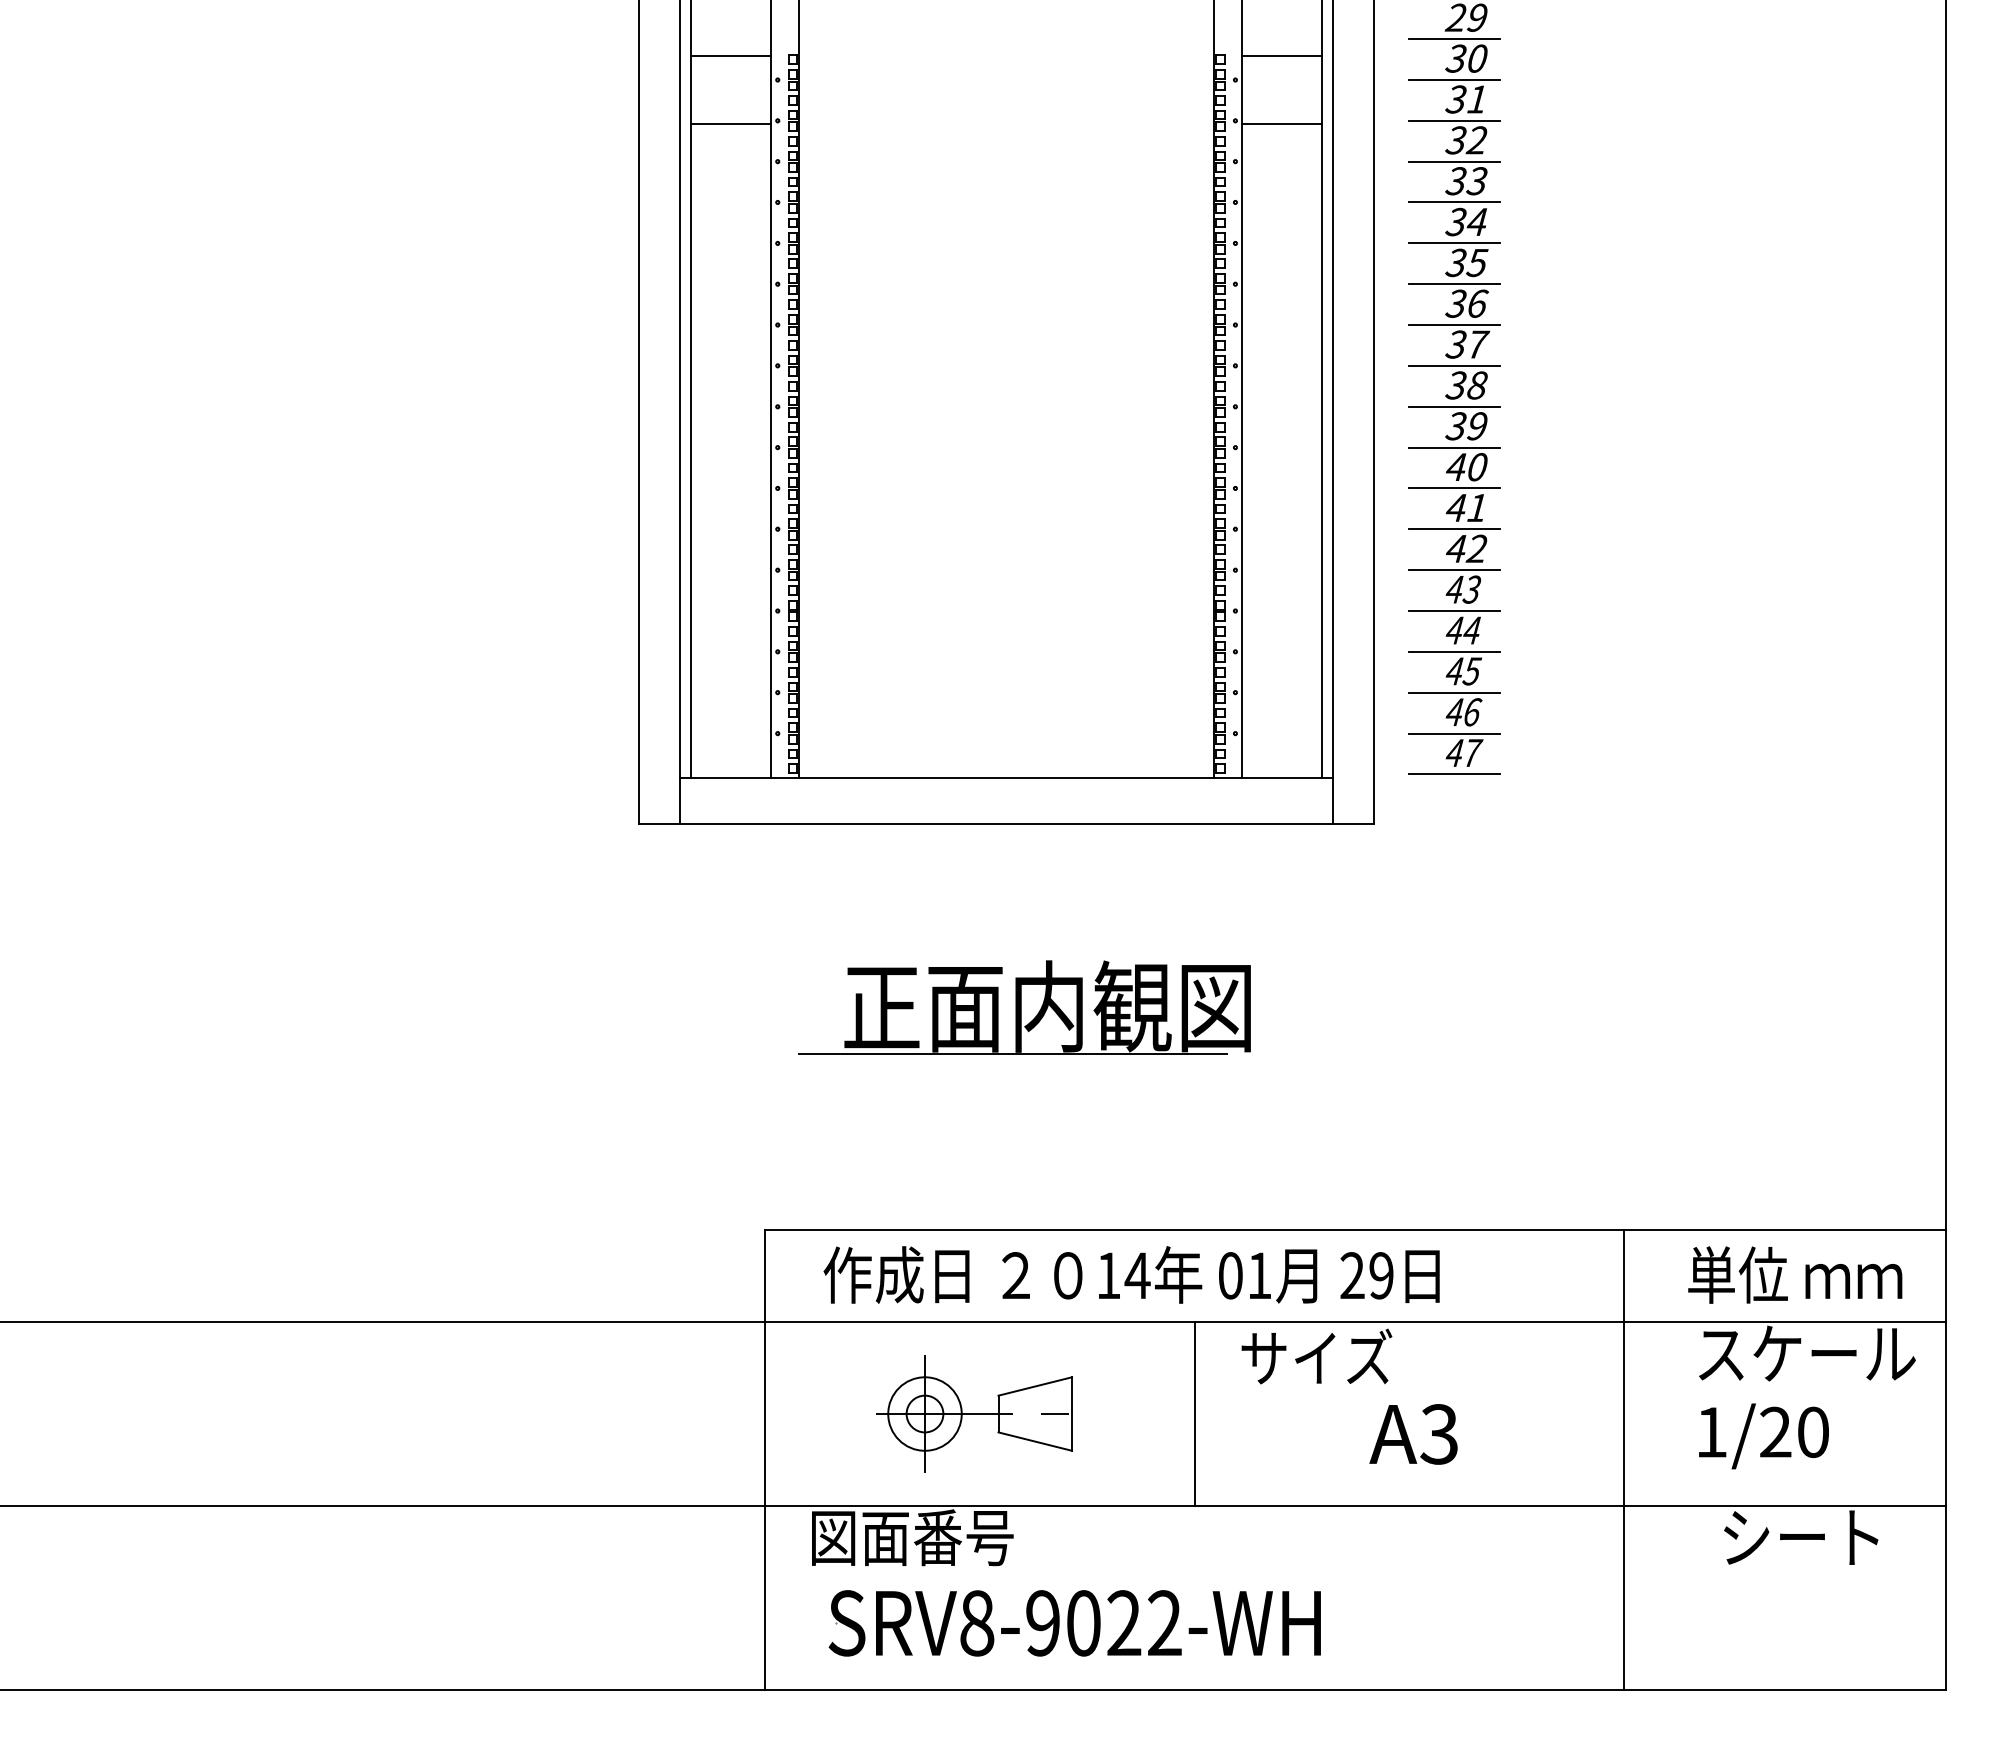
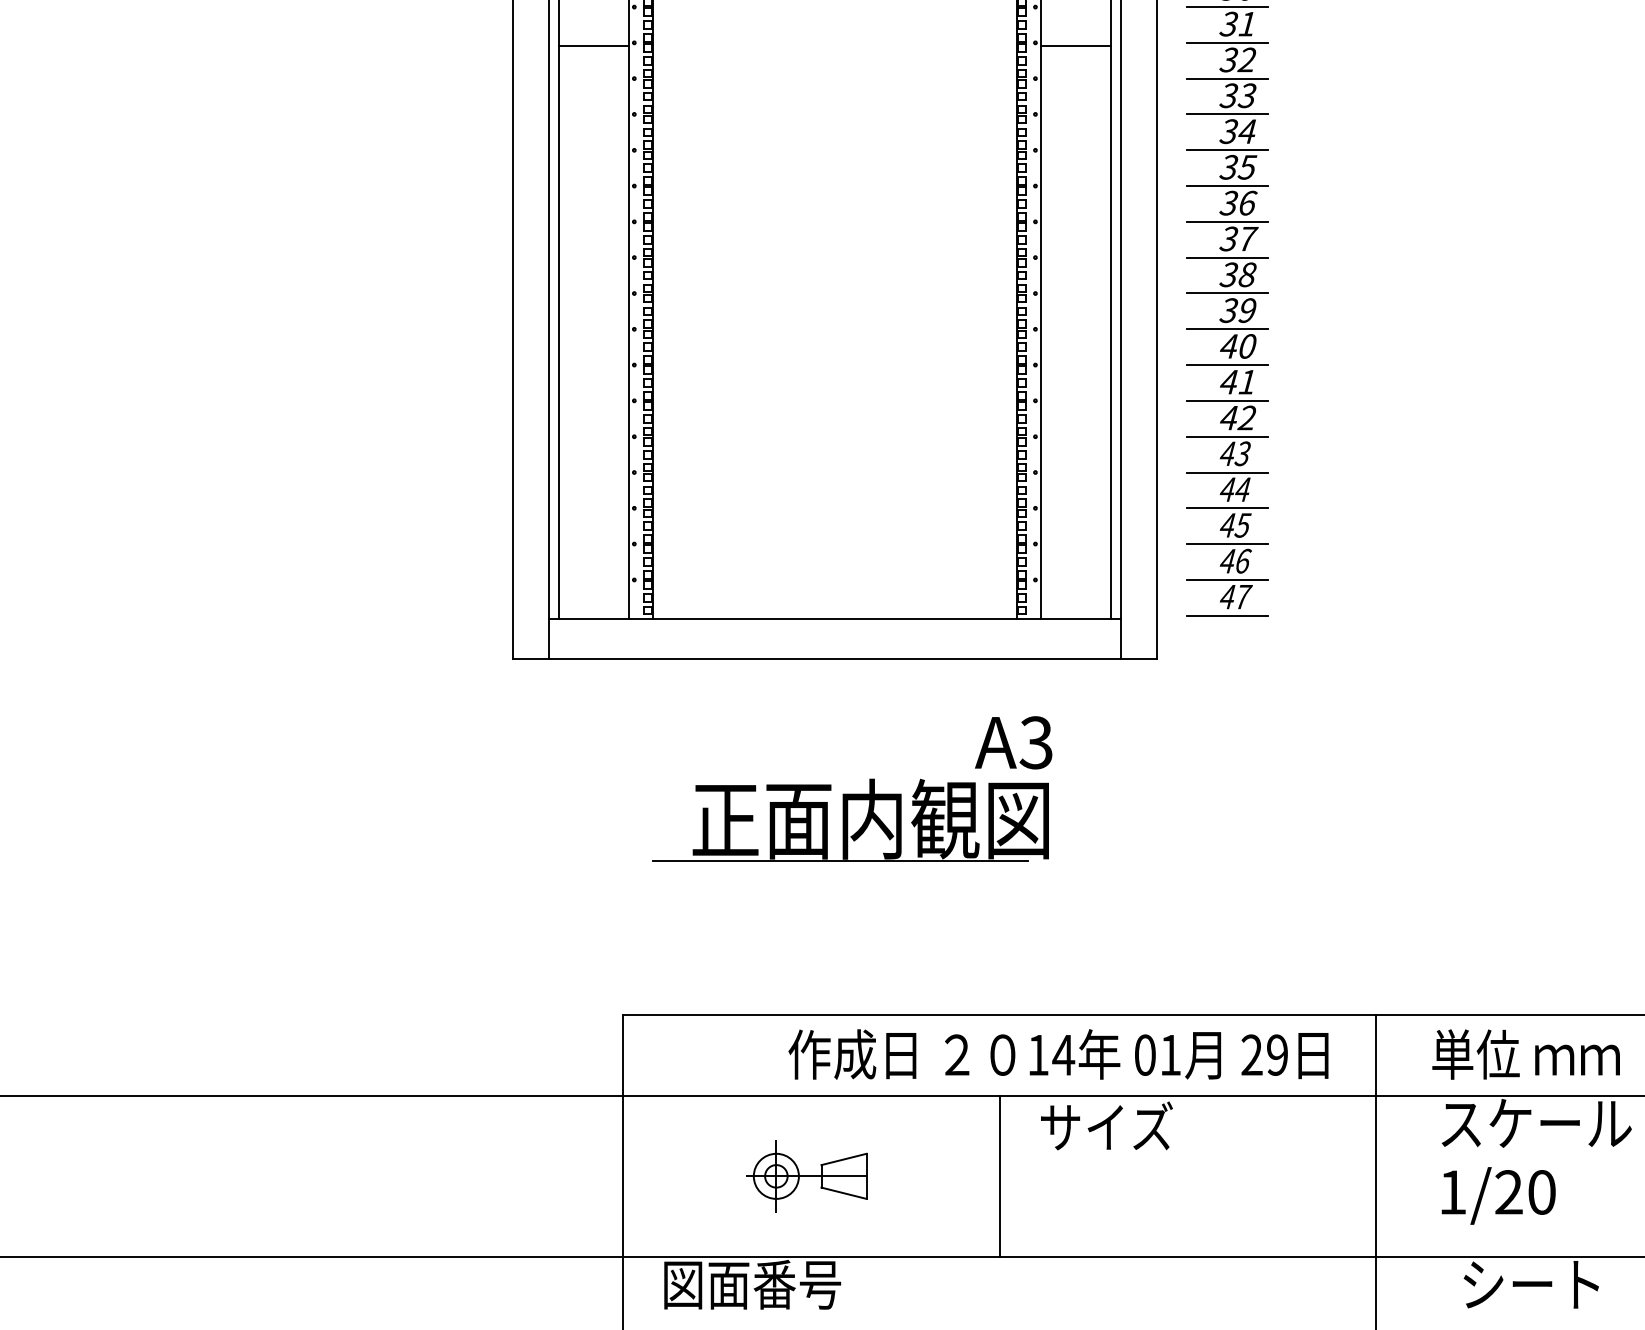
text: (1131, 1274) -> (1058, 1054), moved
part: (974, 1413) -> (806, 1175), size x0.7
text: (1413, 1434) -> (1013, 742), moved

